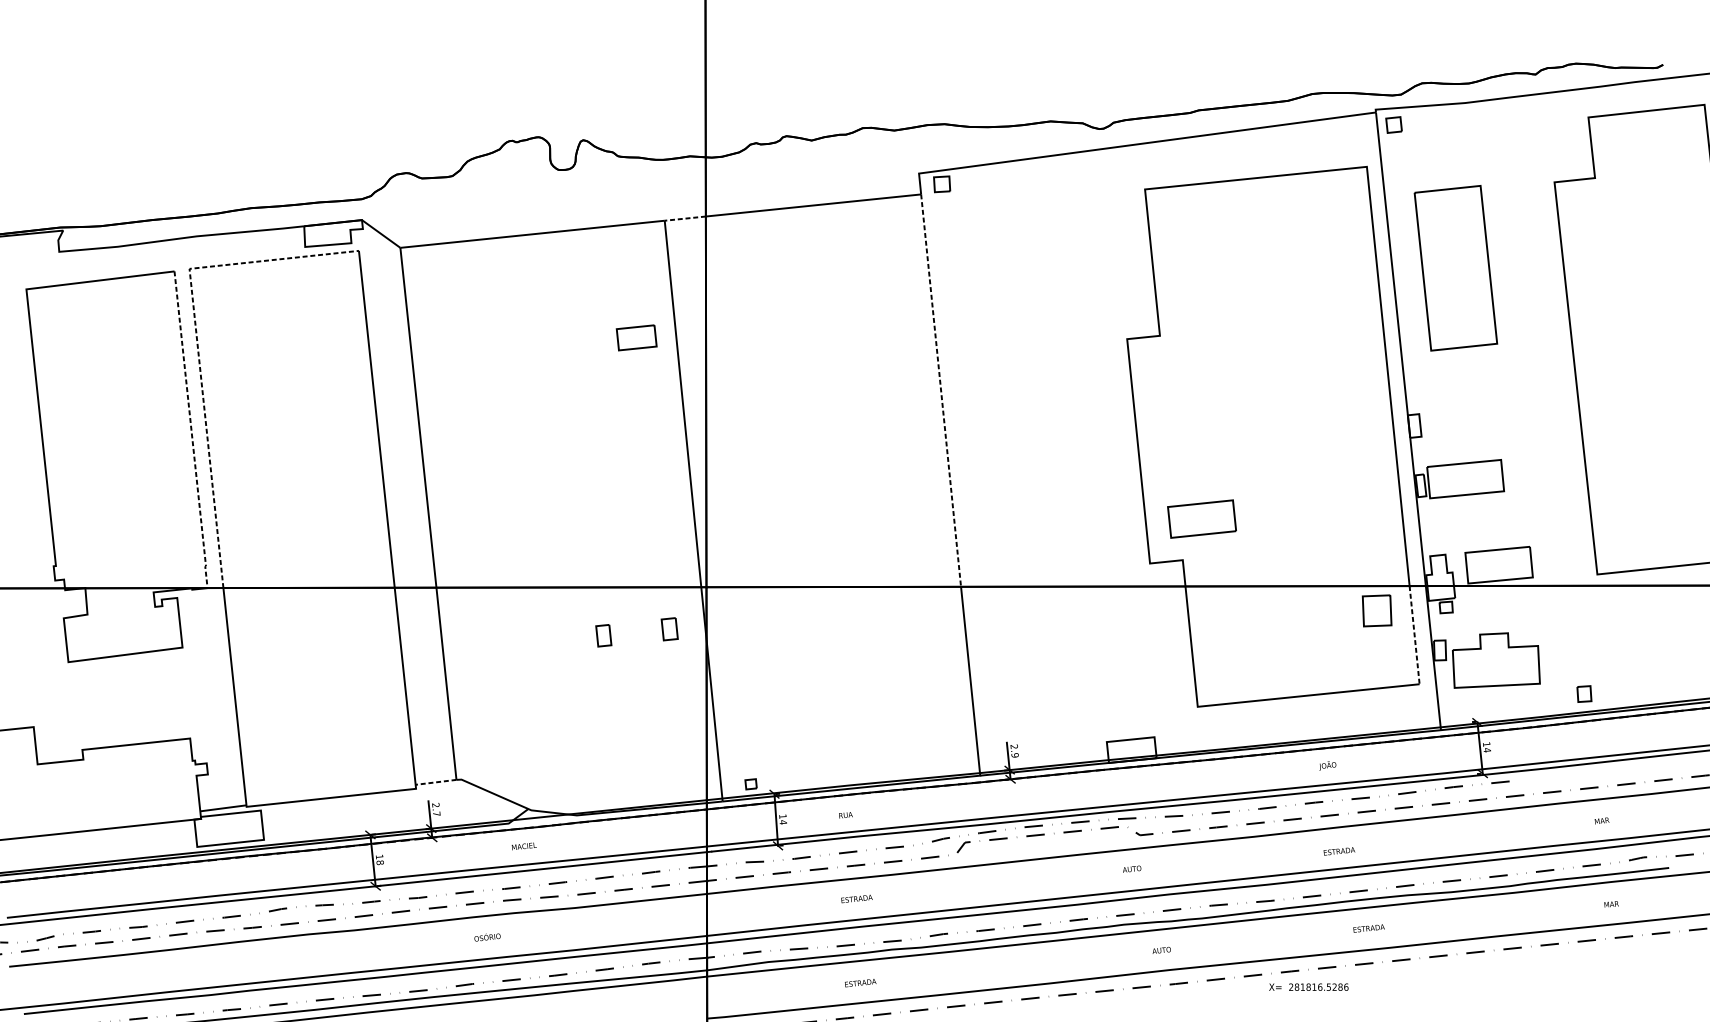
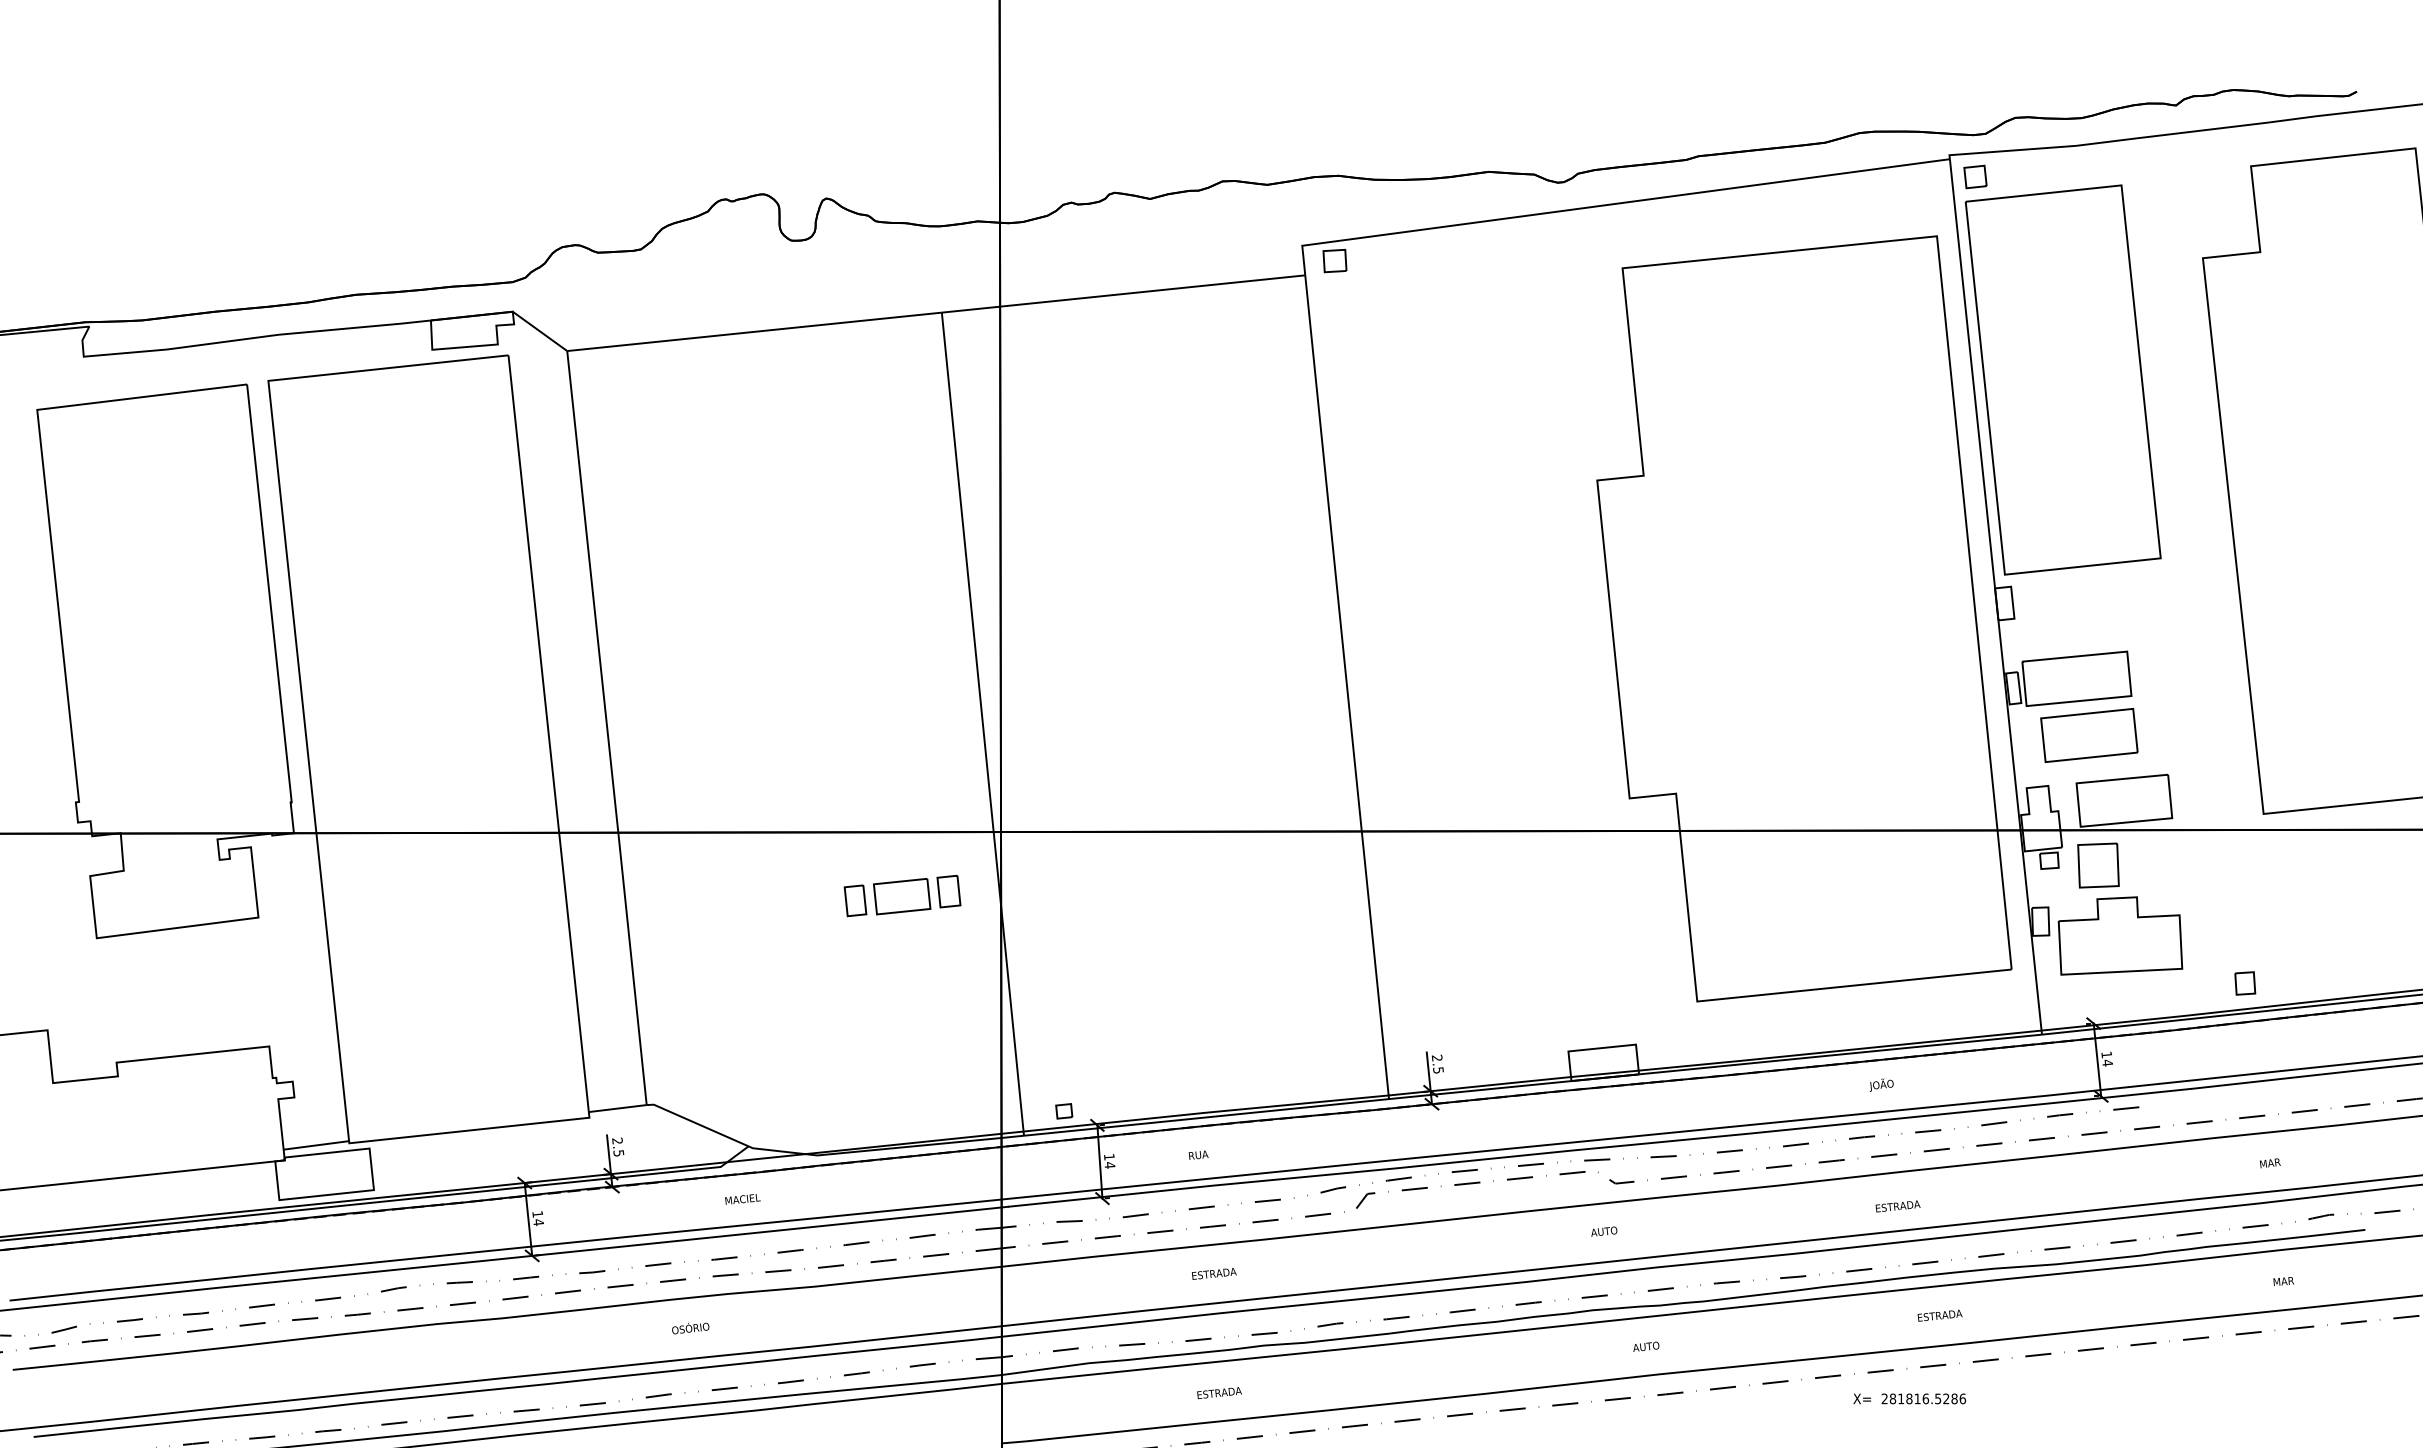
line: (684, 218) -> (970, 309), dashed -> solid
part: (1455, 267) -> (2062, 379), size x1.67
part: (636, 337) -> (902, 896), moved
line: (197, 343) -> (279, 486), dashed -> solid
line: (941, 390) -> (1333, 553), dashed -> solid
line: (191, 430) -> (271, 610), dashed -> solid
part: (1202, 518) -> (2089, 734), moved
part: (1377, 610) -> (2098, 865), moved
line: (1414, 634) -> (2004, 899), dashed -> solid
text: (1015, 755) -> (1438, 1070), 2.9 -> 2.5
line: (435, 782) -> (617, 1108), dashed -> solid
text: (436, 813) -> (618, 1152), 2.7 -> 2.5
text: (380, 862) -> (538, 1222), 18 -> 14
text: (1308, 986) -> (1909, 1398), moved

